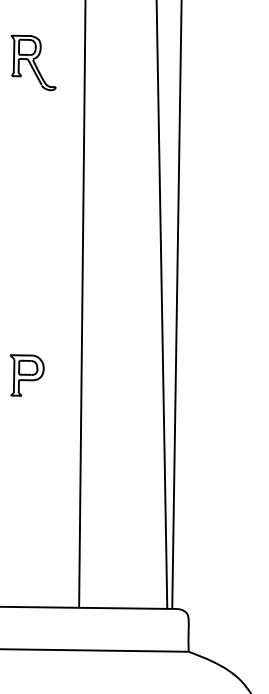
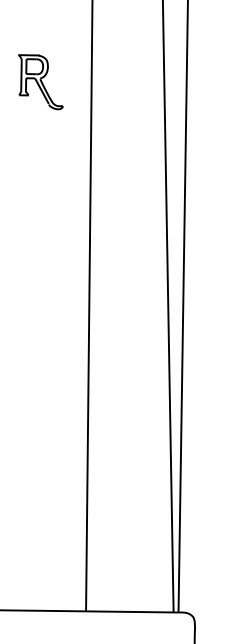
part: (33, 62) -> (40, 81), moved
part: (26, 375) -> (33, 380), removed

